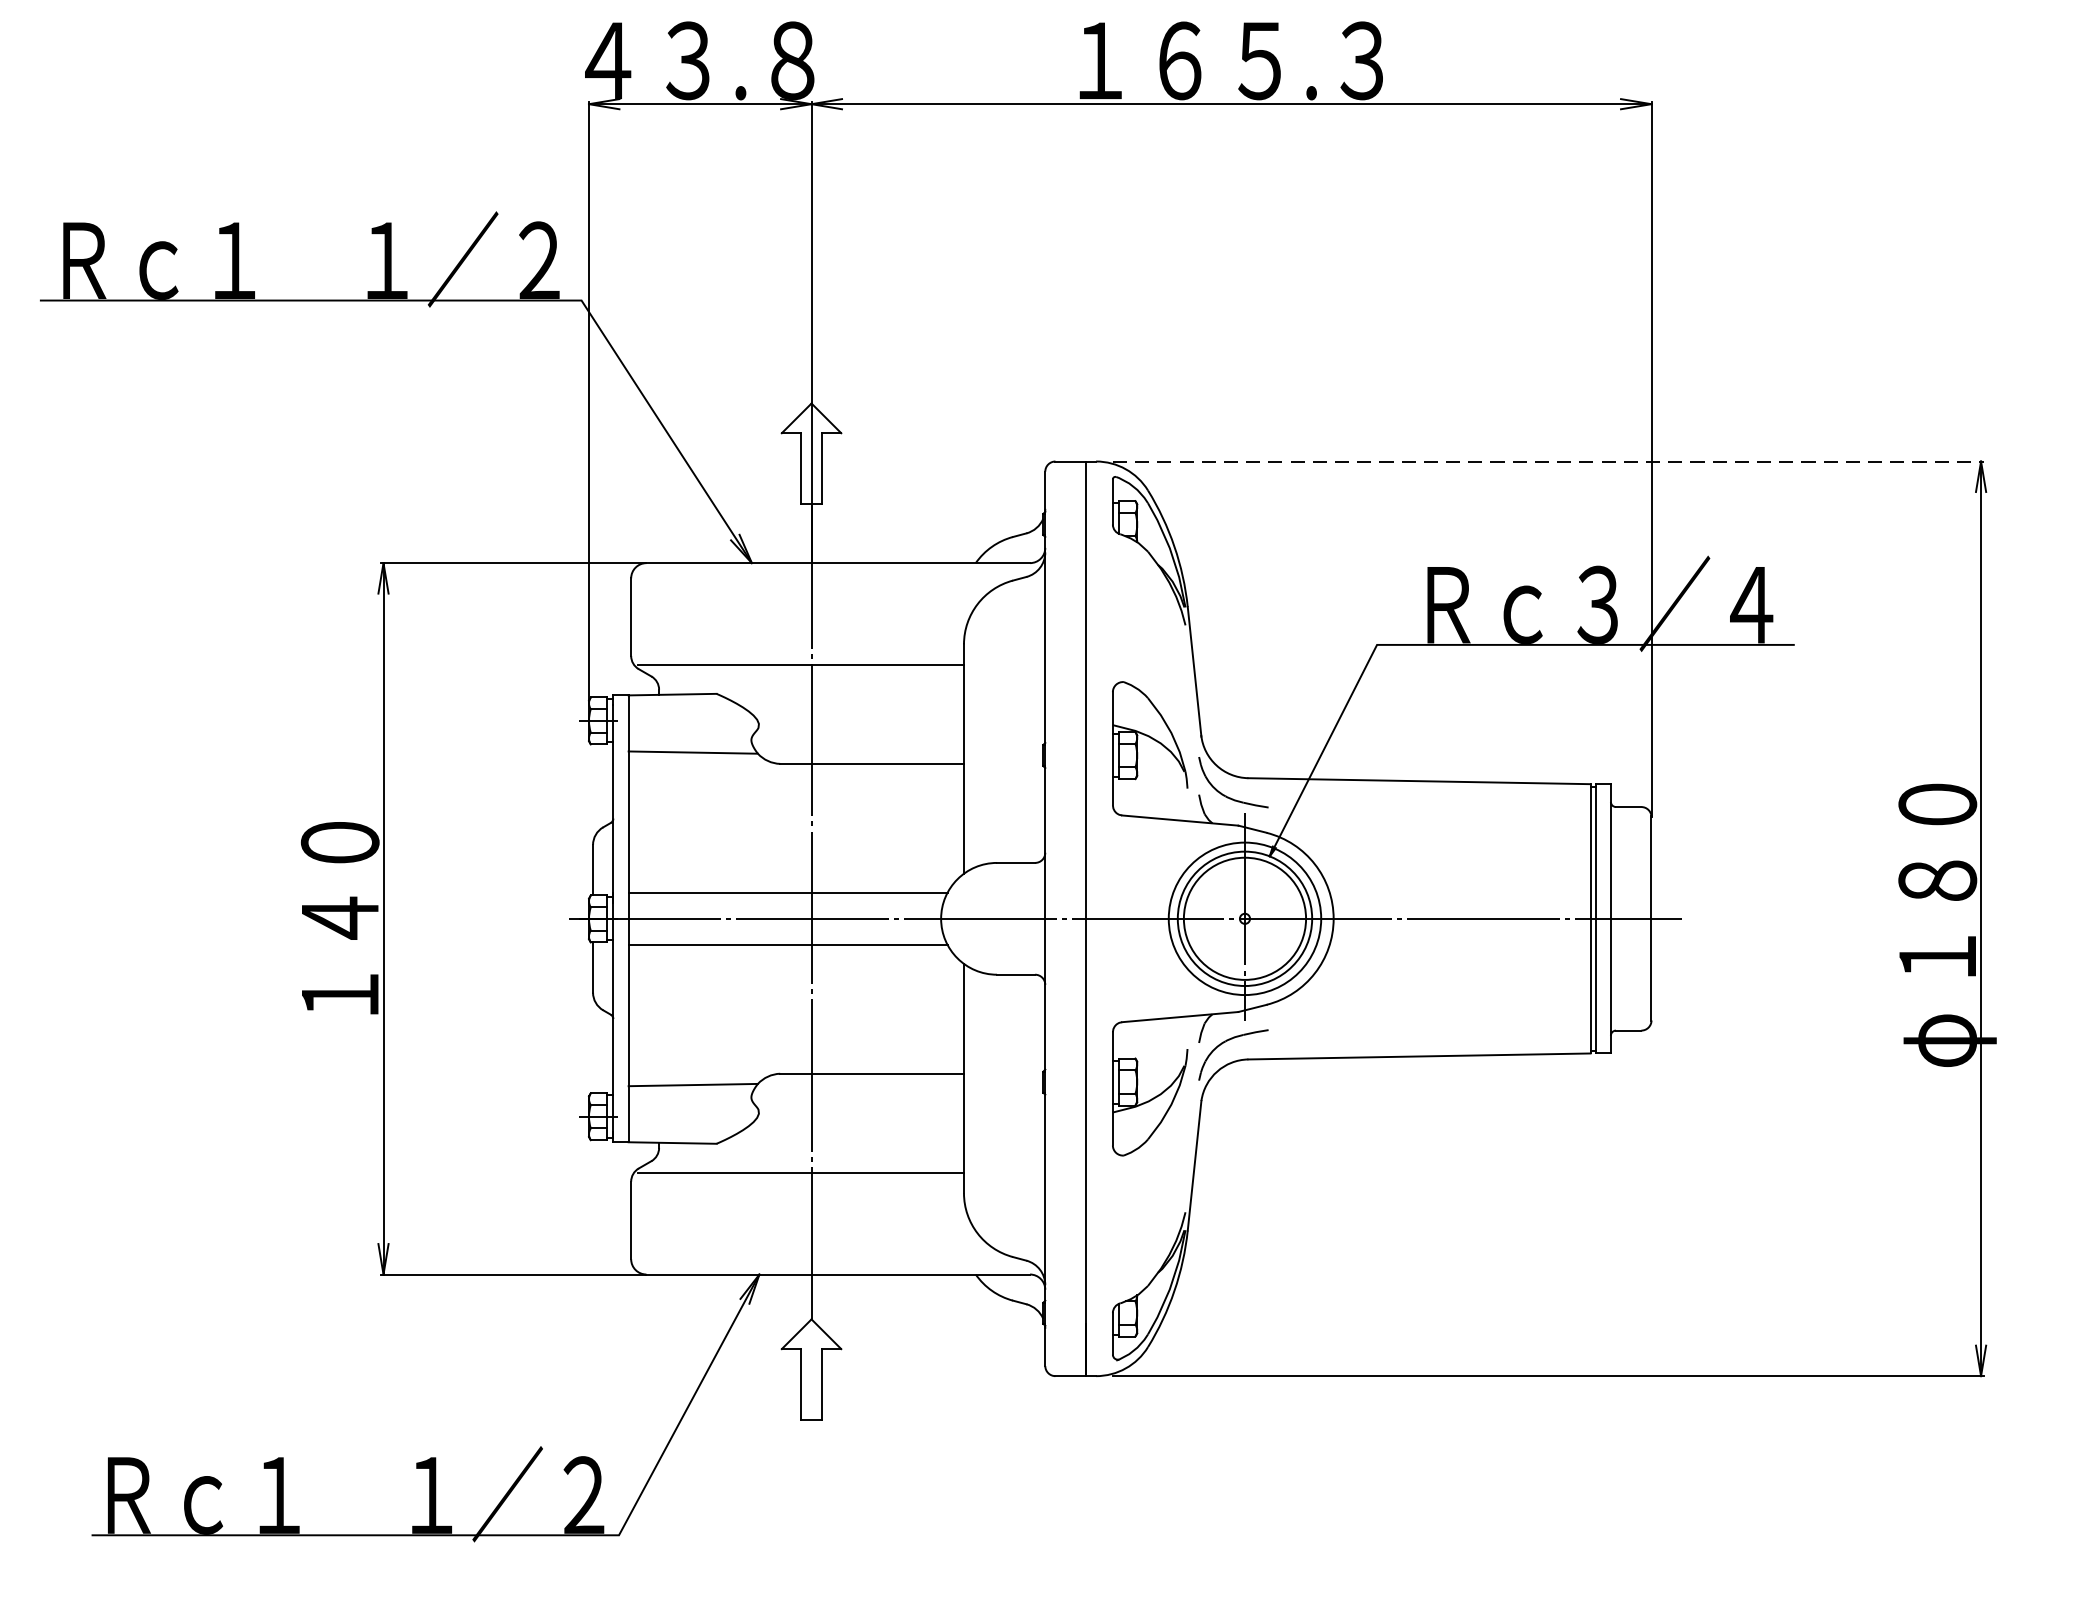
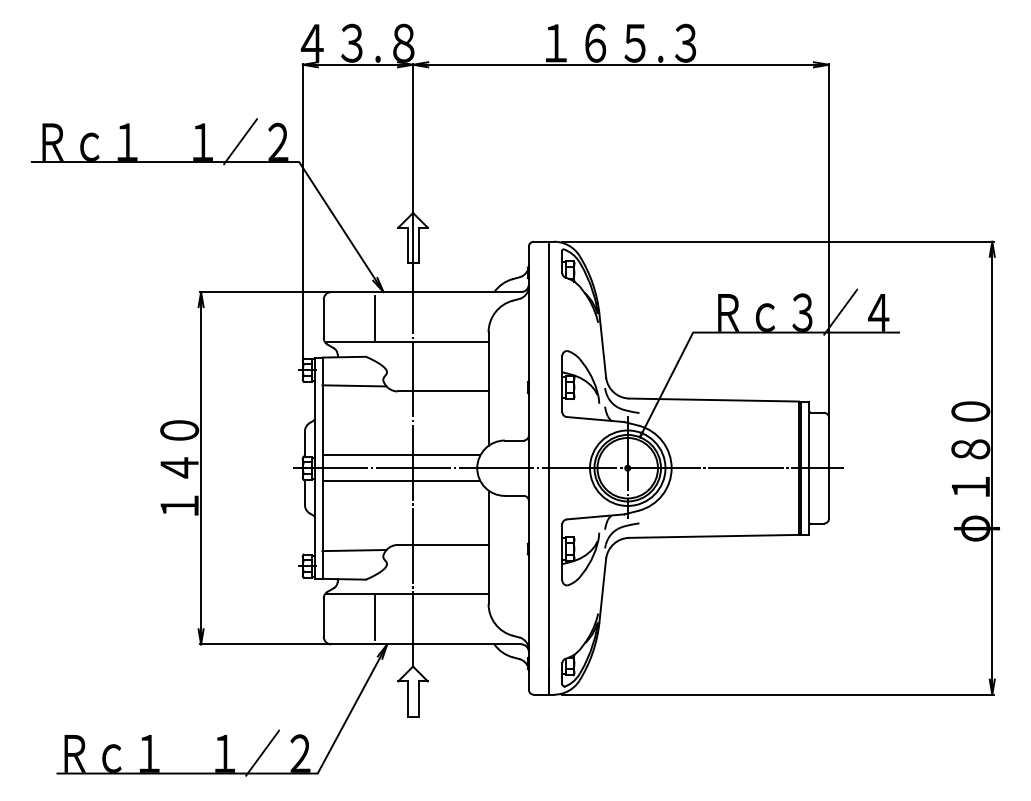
line: (1547, 461) -> (777, 241), dashed -> solid
line: (735, 616) -> (375, 318), added
line: (735, 1222) -> (375, 618), added

